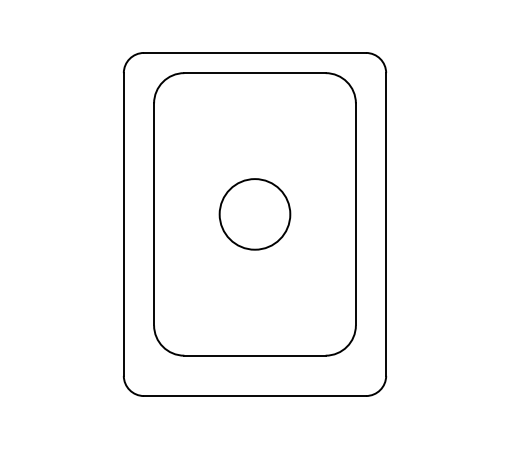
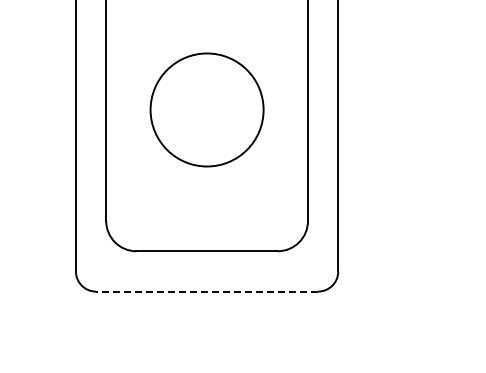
circle: (254, 214) -> (206, 110), size x1.6
line: (255, 396) -> (207, 292), solid -> dashed

